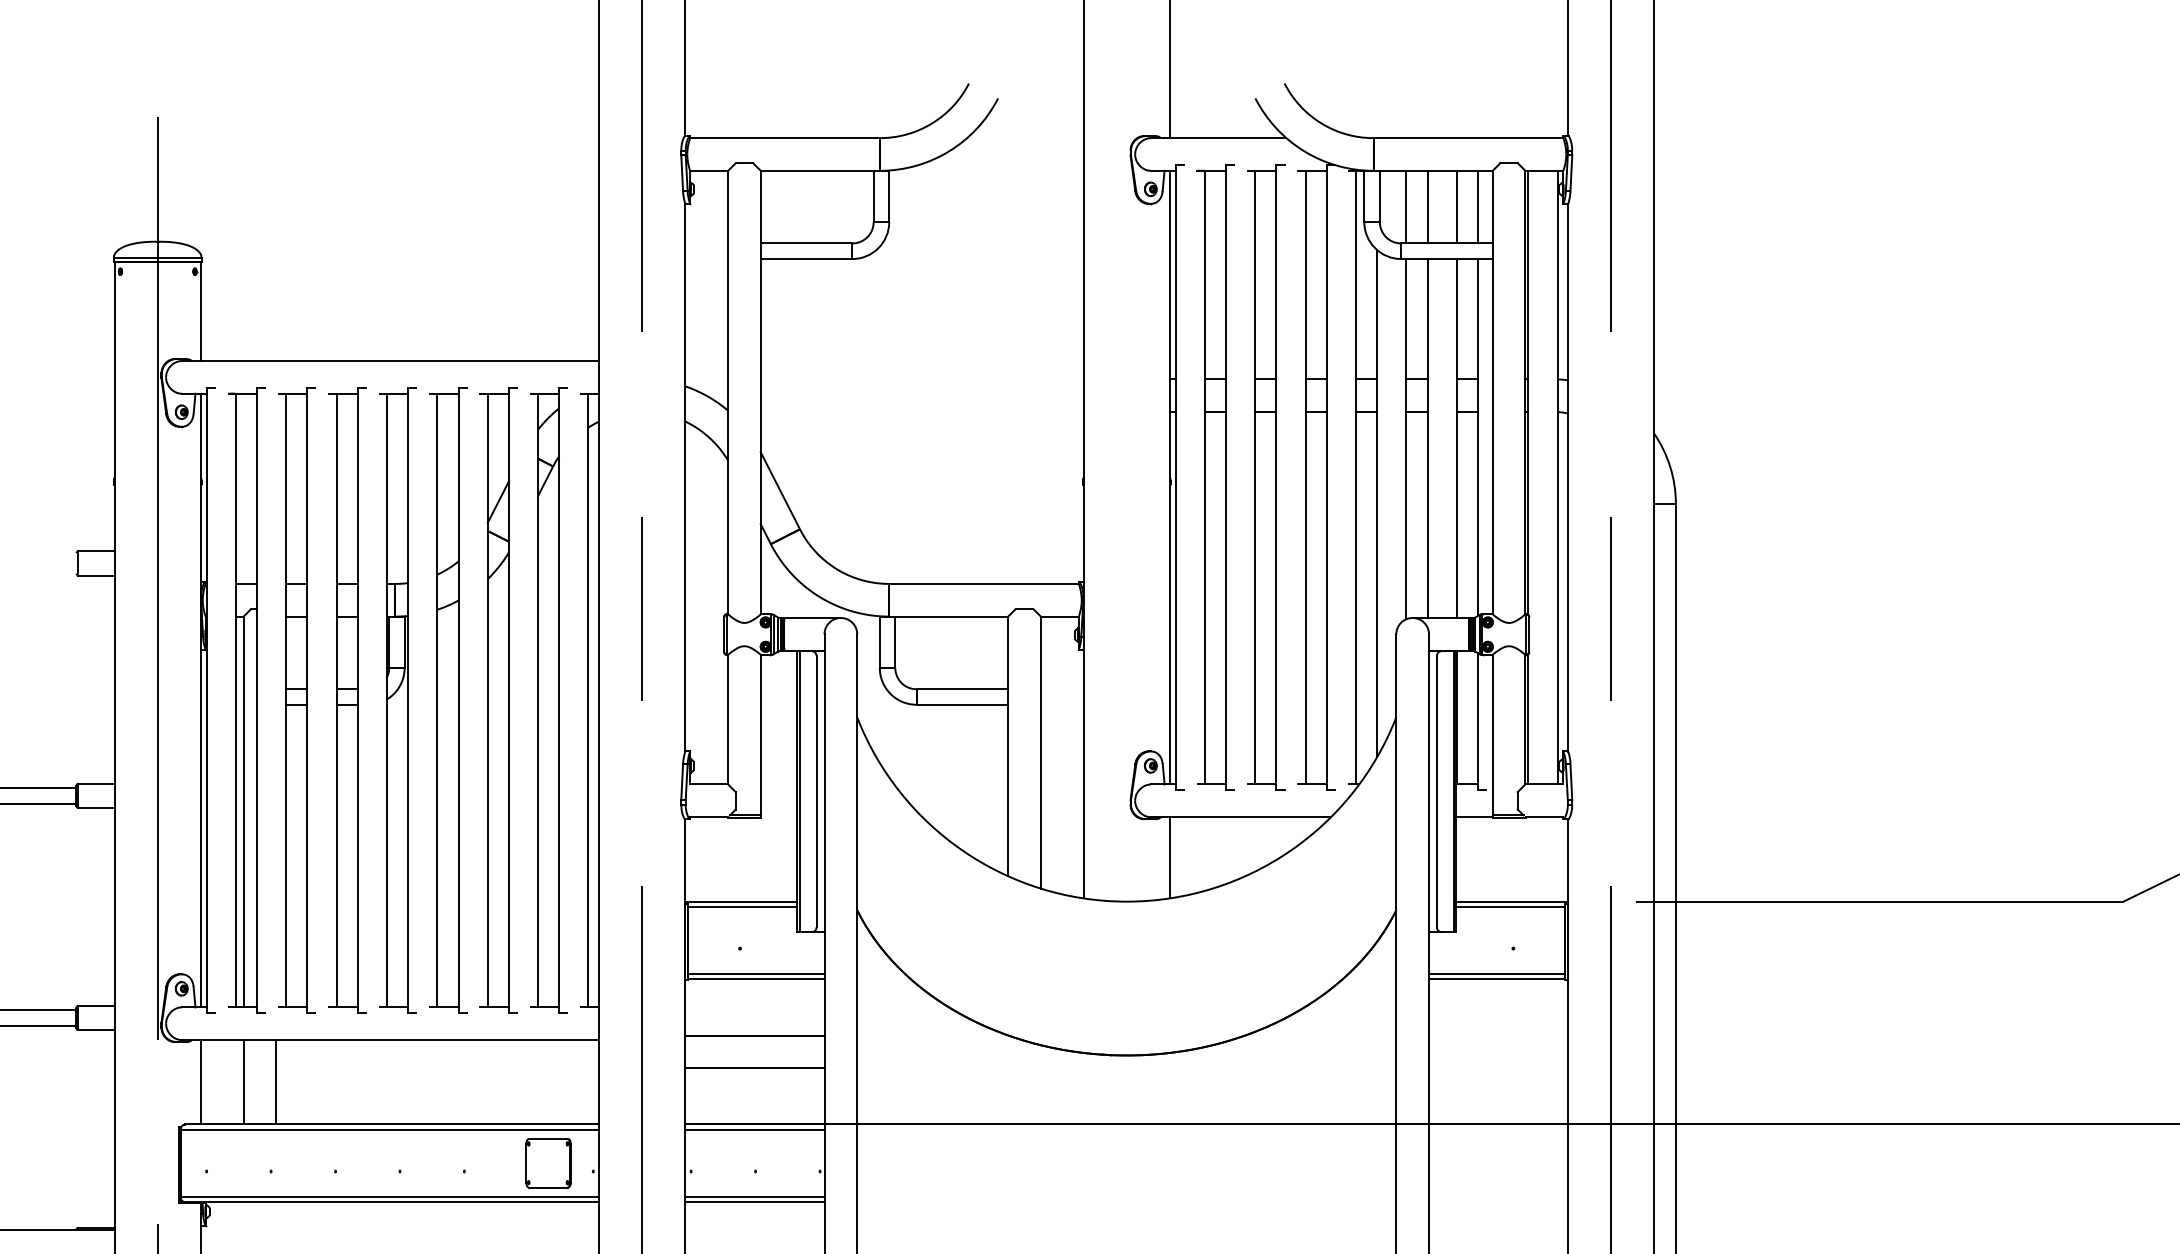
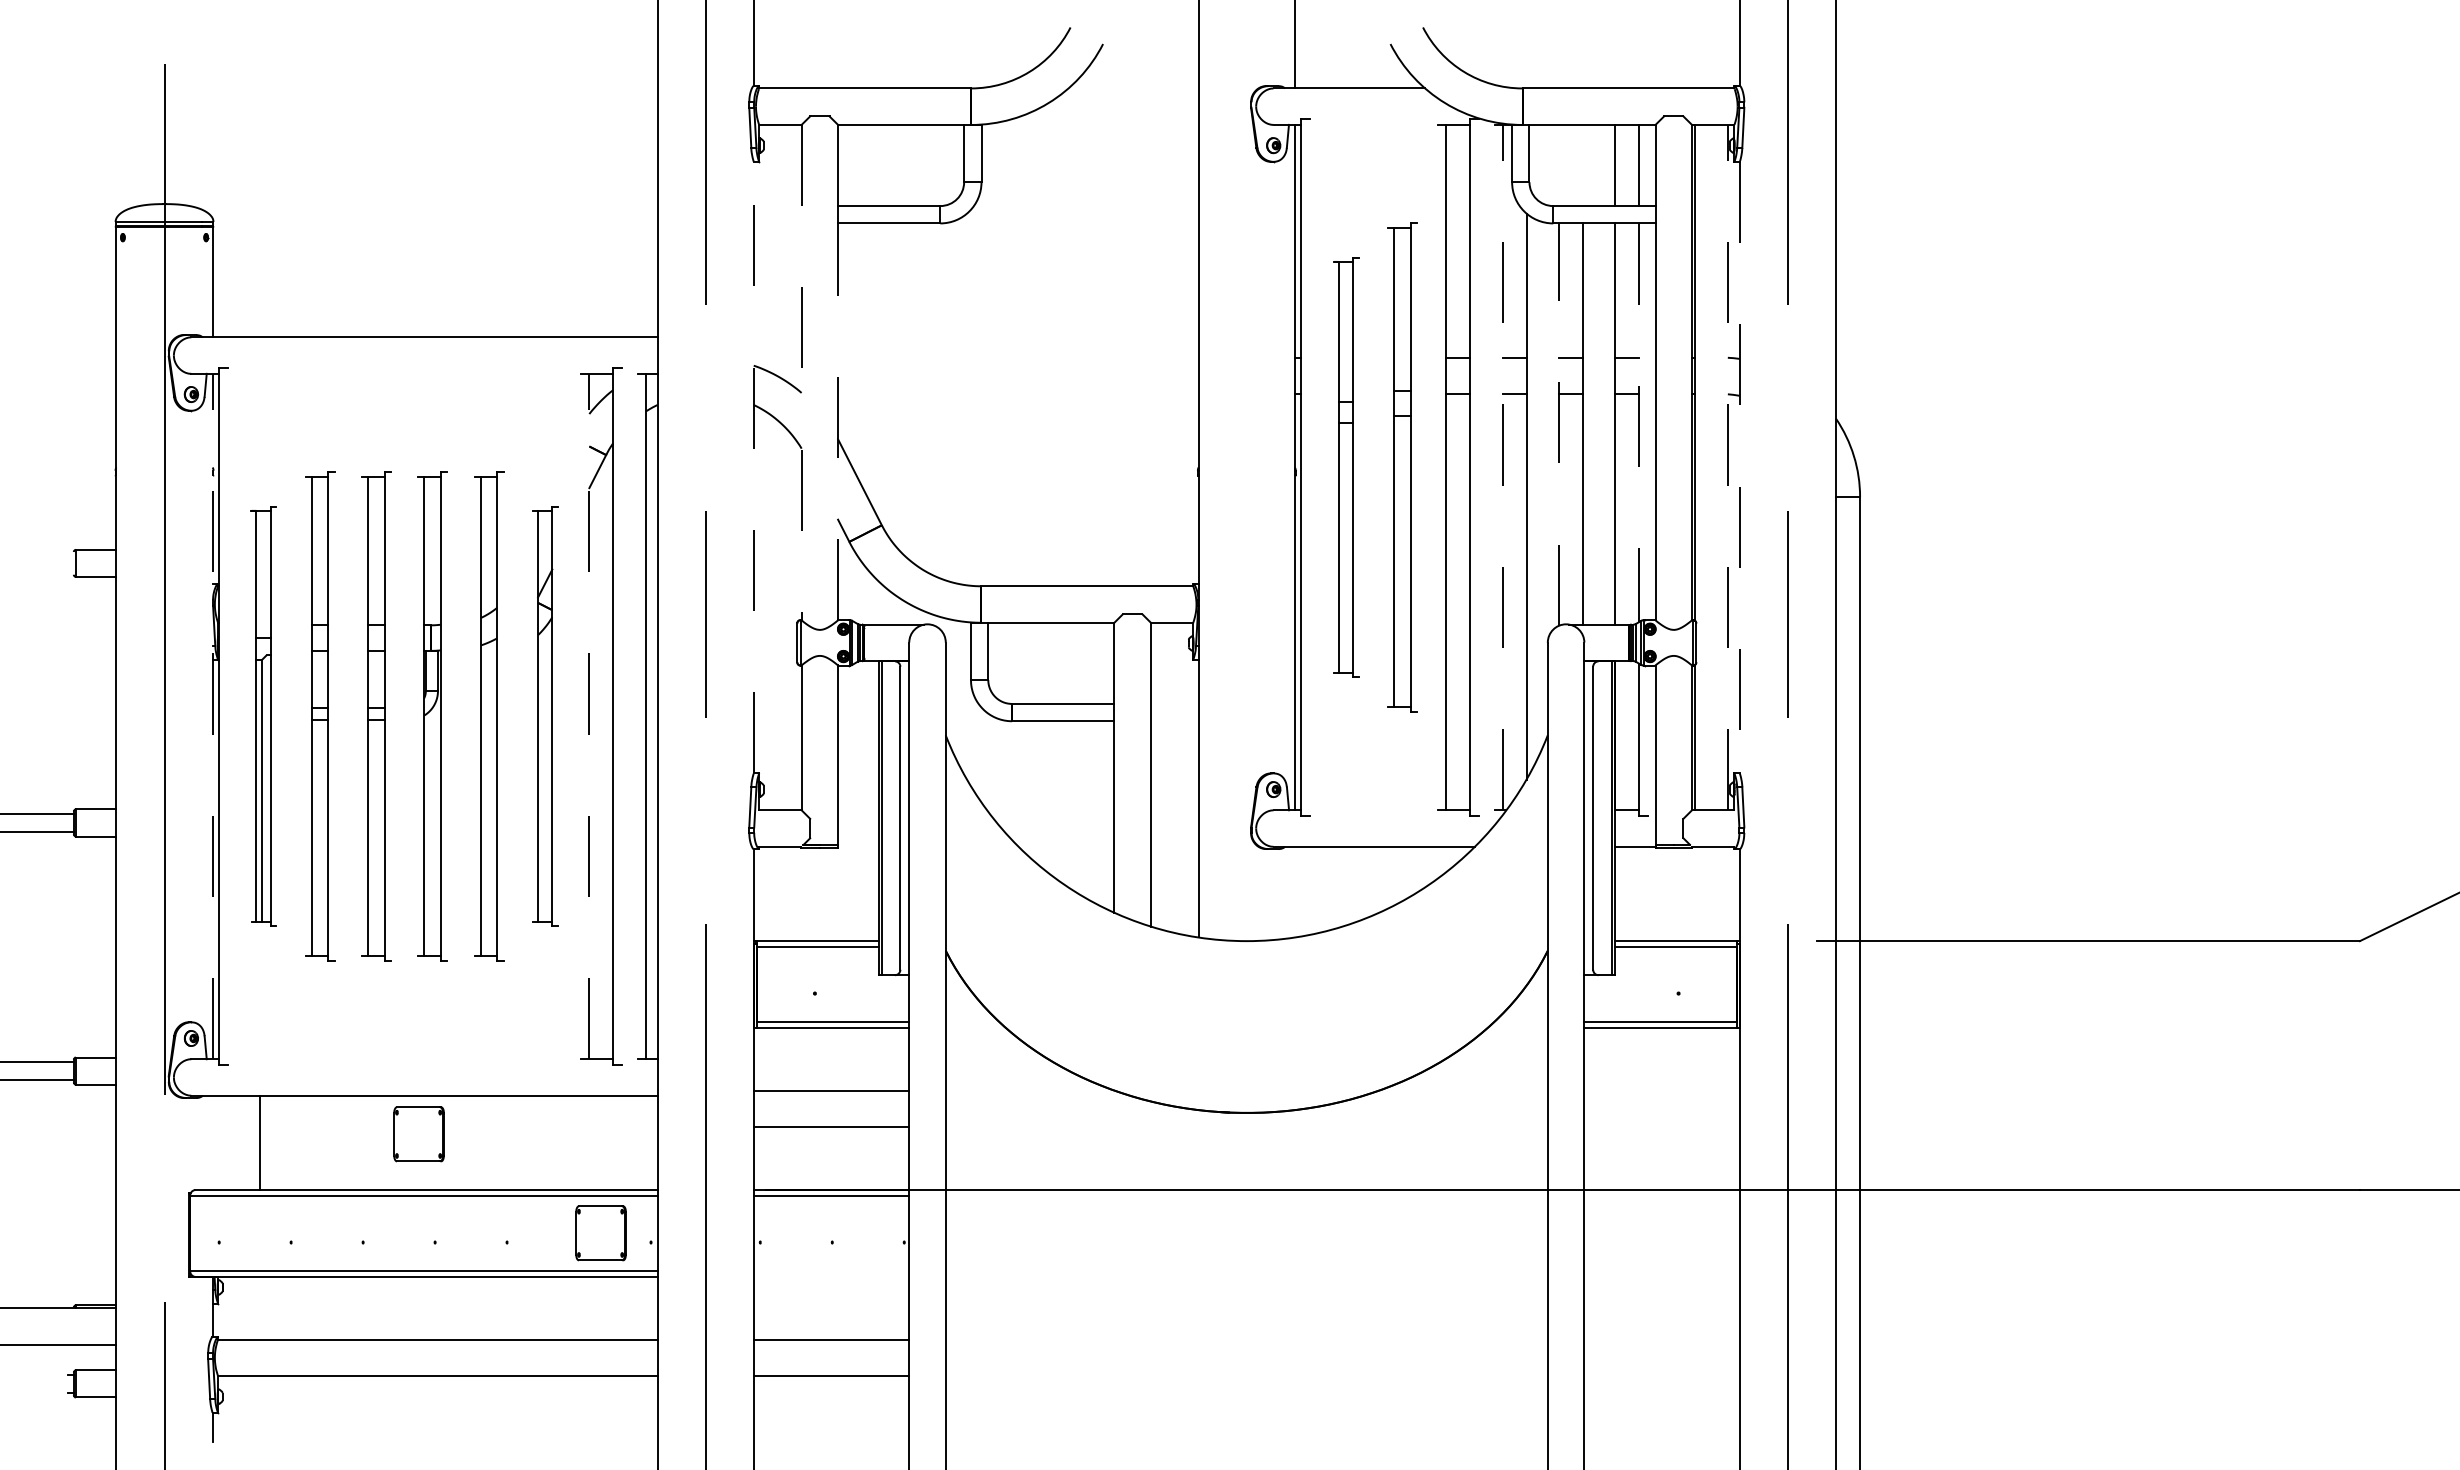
line: (1406, 207) -> (1559, 165), removed
line: (1427, 207) -> (1582, 165), removed
line: (728, 392) -> (801, 372), solid -> dashed
line: (761, 436) -> (838, 421), solid -> dashed
line: (1478, 438) -> (1639, 423), solid -> dashed
line: (1406, 439) -> (1559, 424), solid -> dashed
line: (685, 477) -> (753, 467), solid -> dashed
part: (1216, 477) -> (1346, 467), size x0.6
part: (1266, 477) -> (1402, 467), size x0.7
line: (1355, 477) -> (1502, 467), solid -> dashed
line: (1557, 477) -> (1727, 467), solid -> dashed
line: (1567, 477) -> (1739, 467), solid -> dashed
line: (200, 700) -> (212, 716), solid -> dashed
part: (246, 700) -> (263, 716), size x0.6
part: (297, 700) -> (320, 716), size x0.7
part: (347, 700) -> (376, 716), size x0.7
part: (397, 700) -> (432, 716), size x0.7
part: (448, 700) -> (489, 716), size x0.7
part: (498, 700) -> (545, 716), size x0.6
line: (538, 700) -> (589, 716), solid -> dashed
line: (1169, 857) -> (1294, 891), removed
part: (385, 1074) -> (418, 1134), added
line: (200, 1081) -> (212, 1142), removed
line: (275, 1081) -> (296, 1142), removed
line: (754, 1196) -> (831, 1270), removed
line: (754, 1201) -> (831, 1276), removed

